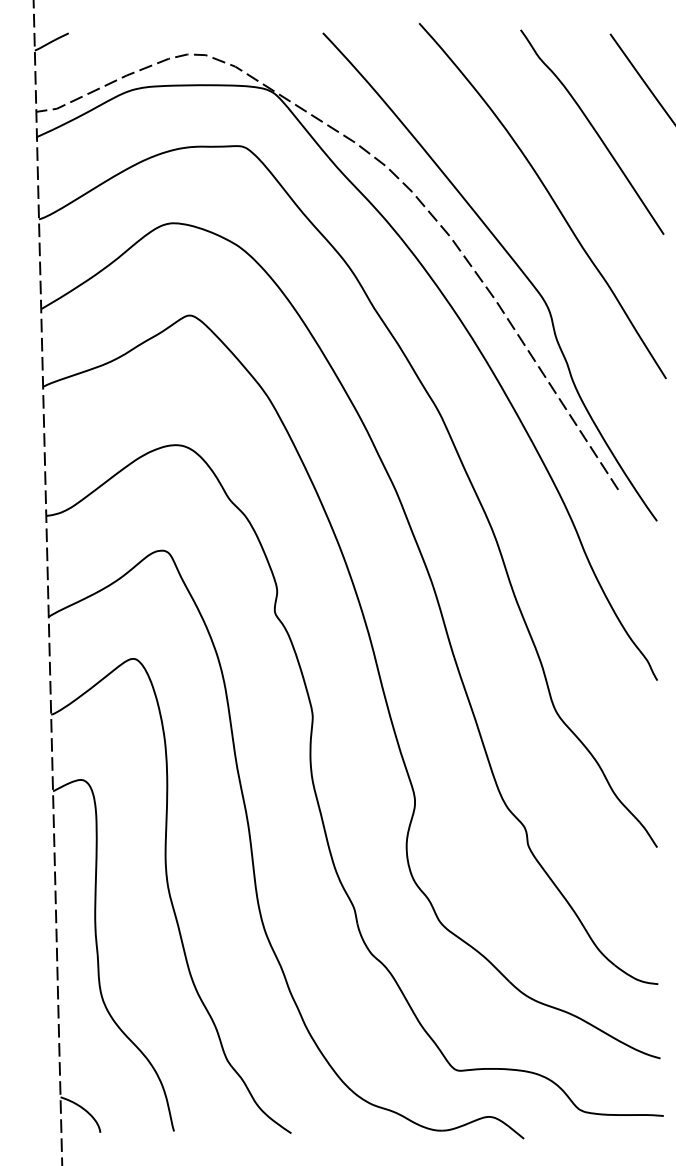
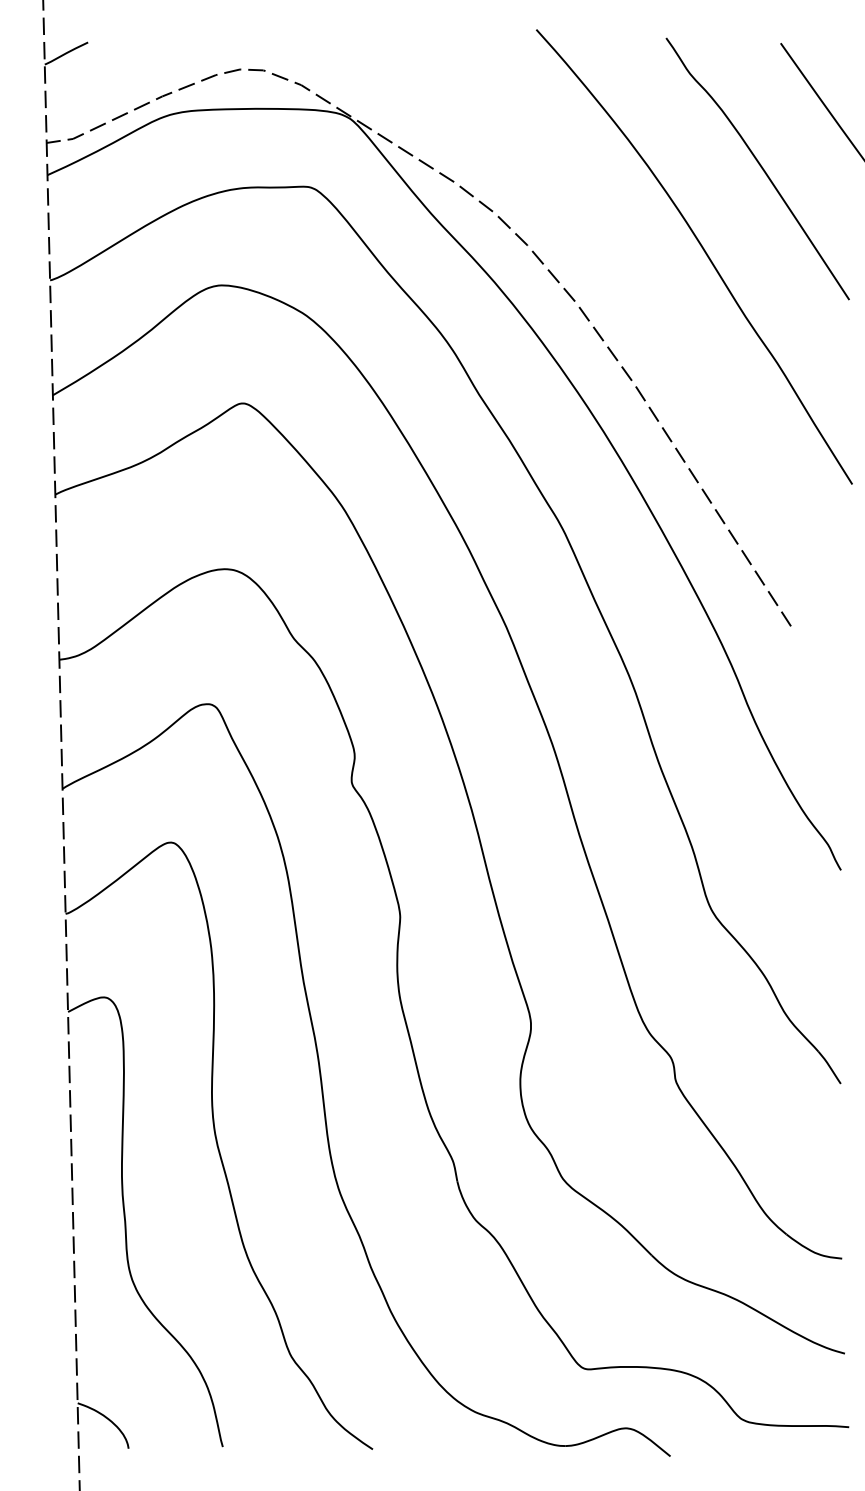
curve: (510, 258) -> (653, 330), removed

